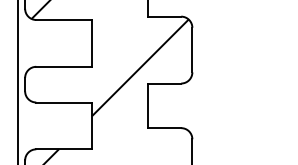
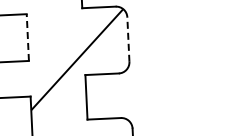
line: (92, 42) -> (28, 36), solid -> dashed
line: (192, 49) -> (128, 38), solid -> dashed

